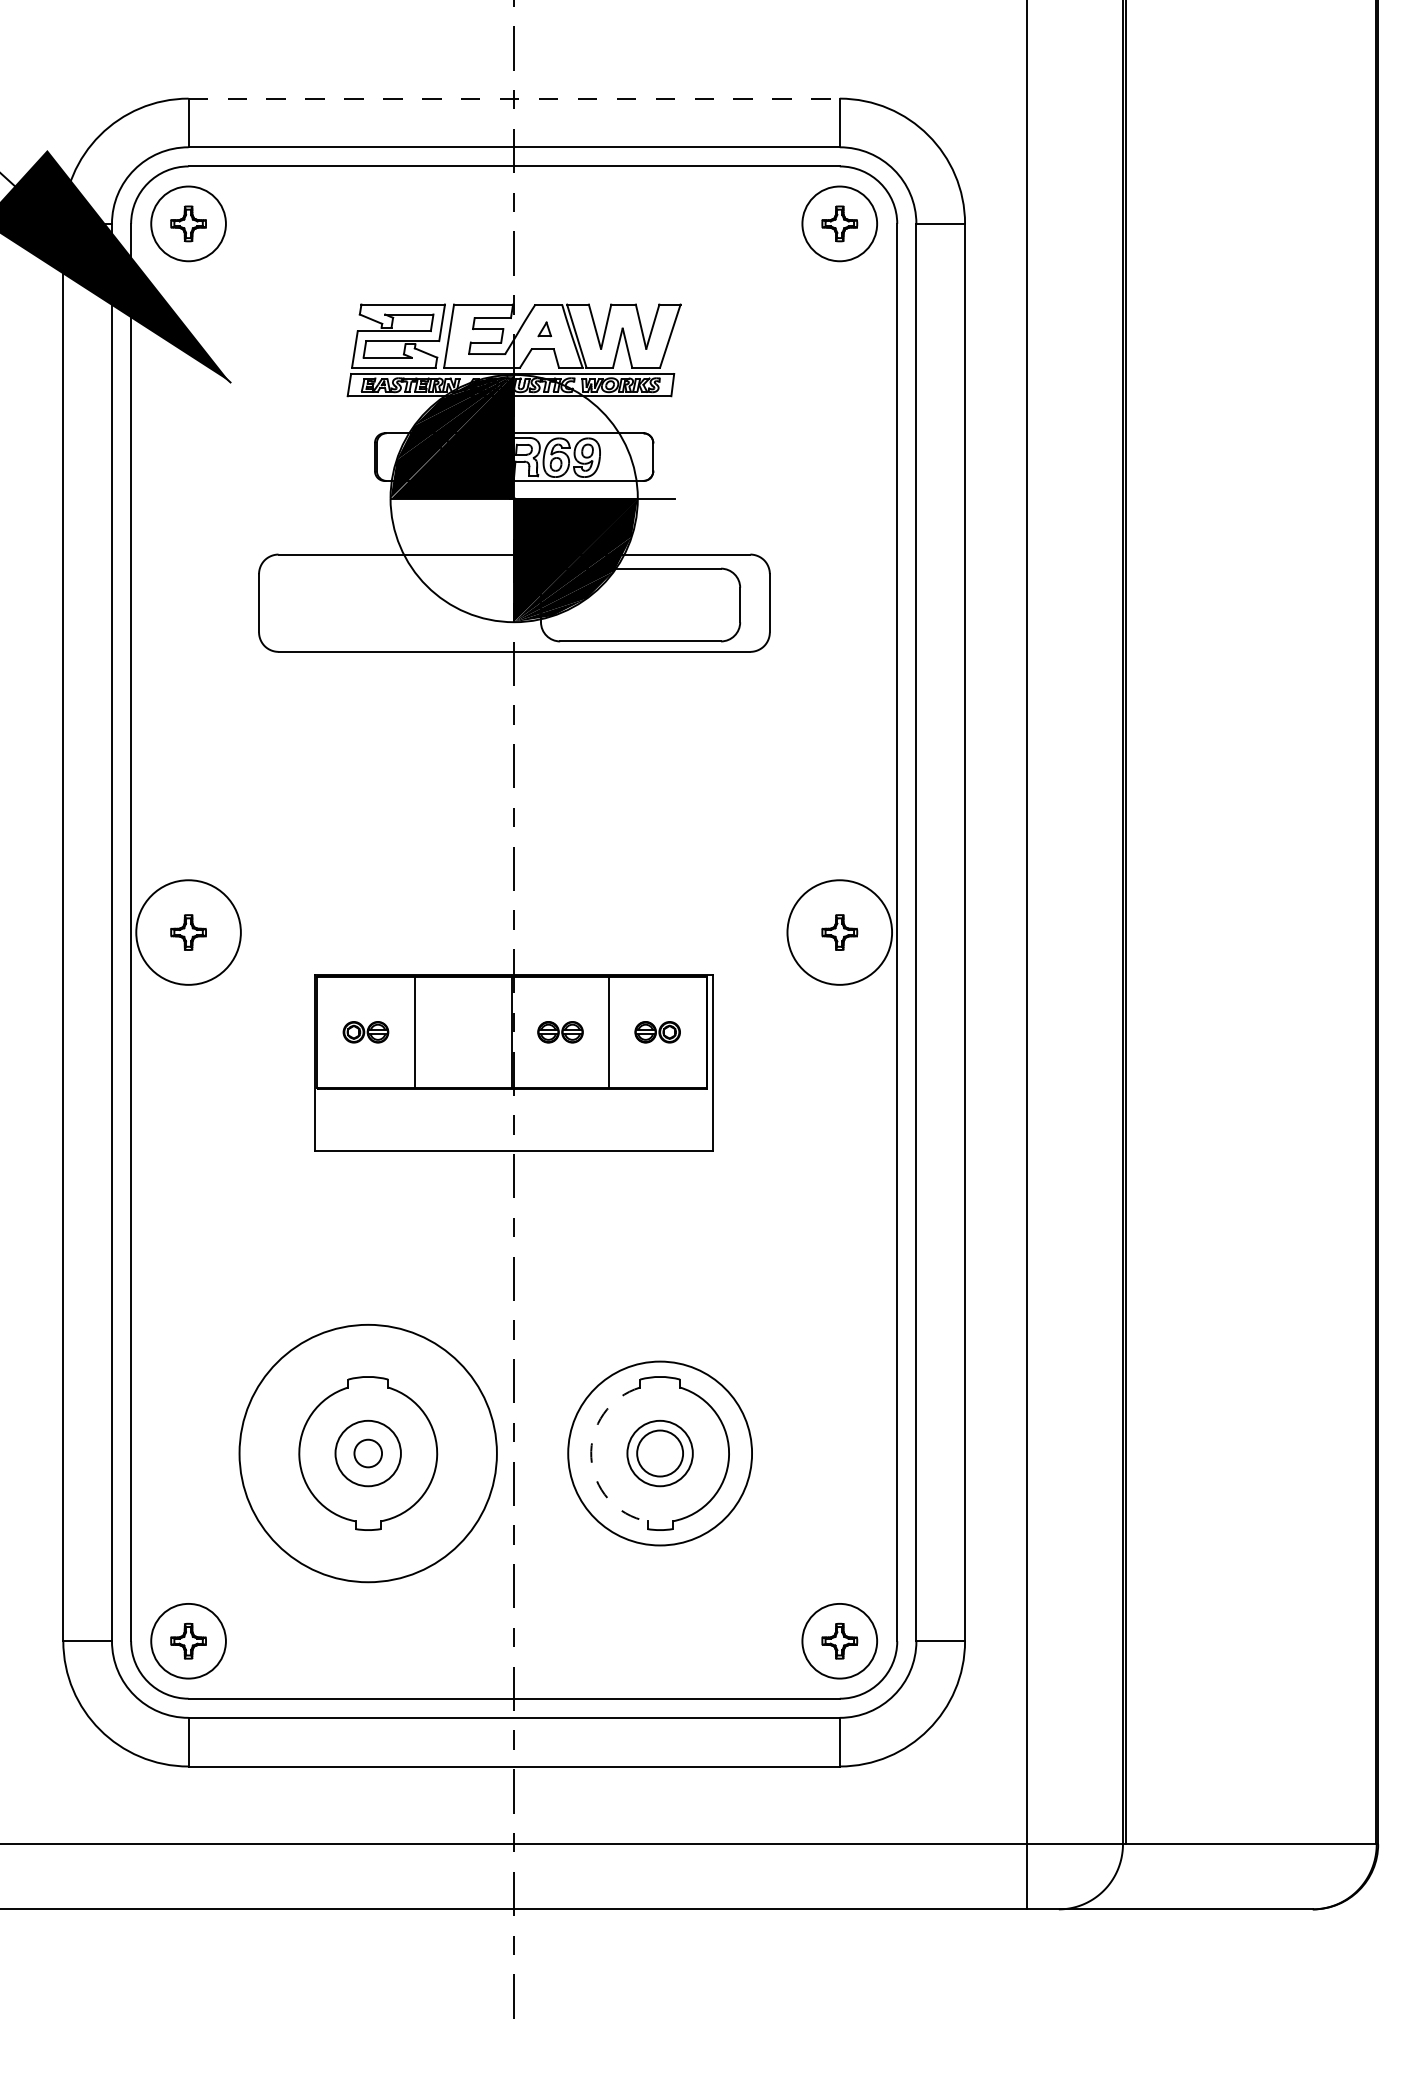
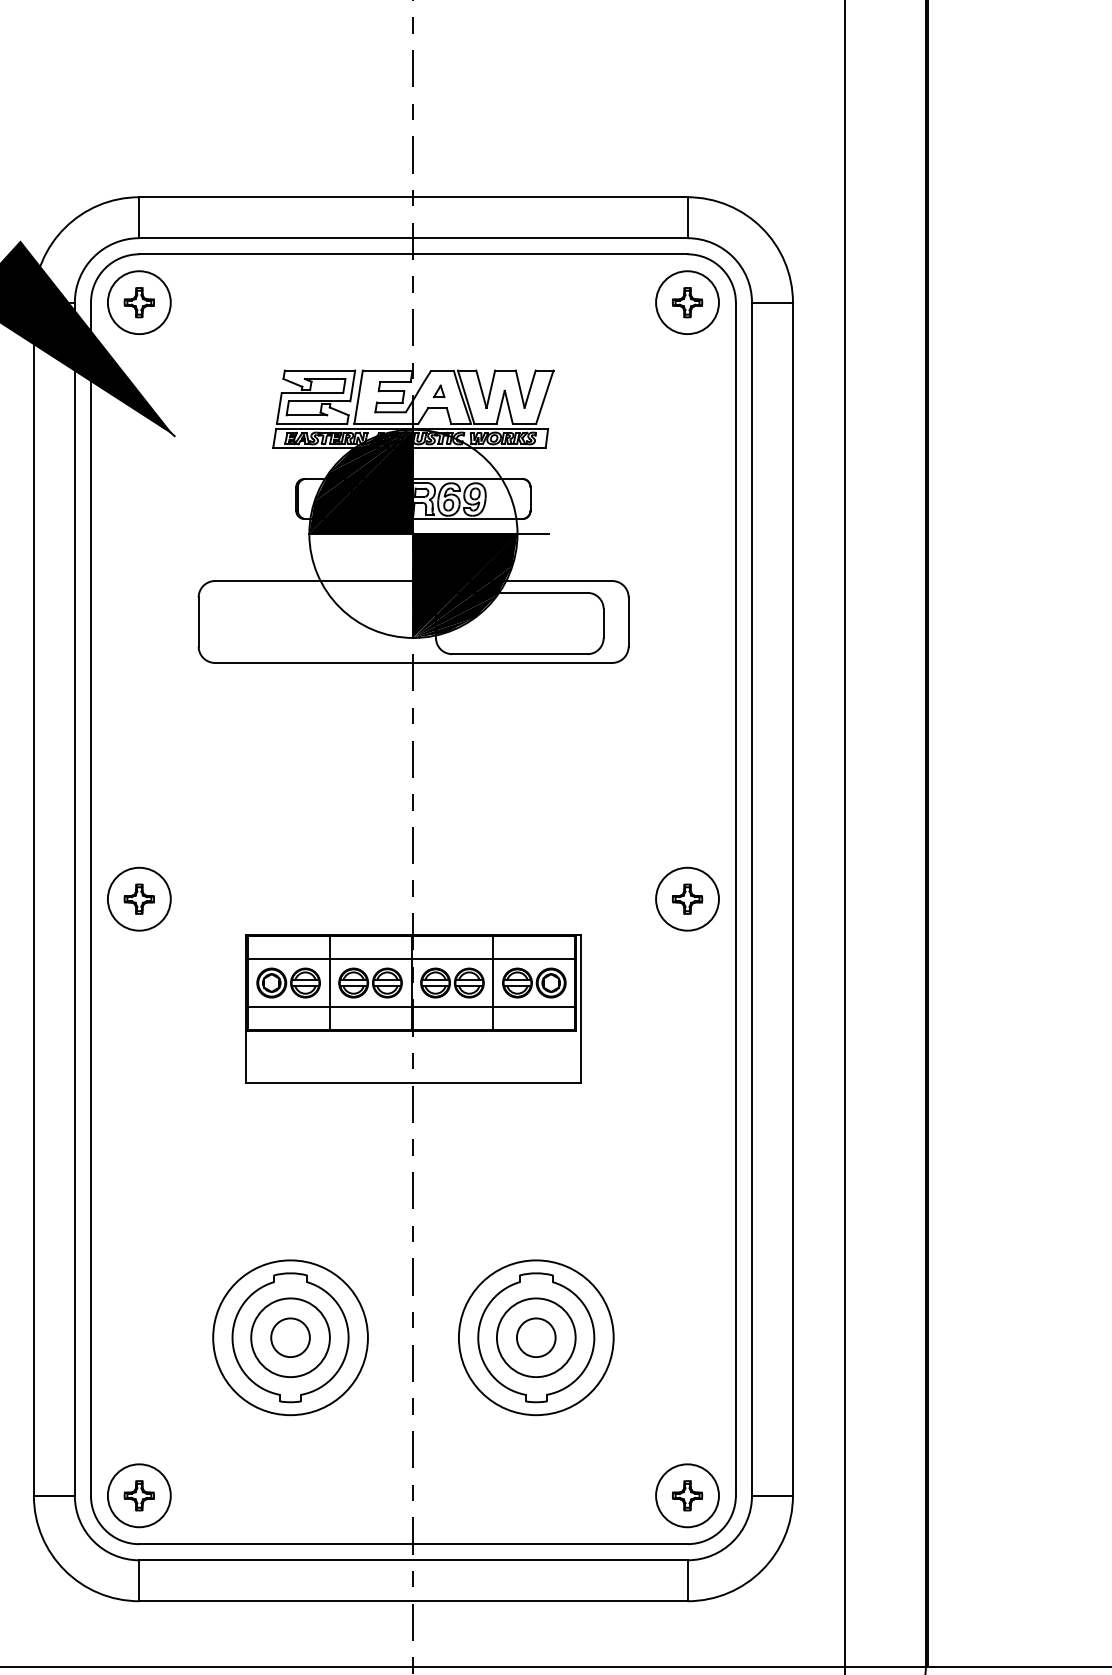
line: (514, 98) -> (413, 197), dashed -> solid
circle: (188, 932) -> (139, 899), size x0.71
circle: (839, 932) -> (687, 899), size x0.71
line: (511, 1003) -> (411, 958), added
part: (365, 1032) -> (288, 983), size x1.67
part: (463, 1032) -> (370, 983), added
part: (560, 1032) -> (452, 983), size x1.67
part: (657, 1032) -> (534, 983), size x1.67
line: (511, 1060) -> (411, 1006), added
circle: (367, 1453) -> (289, 1337), size x1.43
circle: (368, 1453) -> (290, 1337), size x0.71
circle: (368, 1453) -> (290, 1337), size x1.67
circle: (659, 1453) -> (535, 1337), size x1.43
arc: (591, 1457) -> (478, 1341), dashed -> solid

